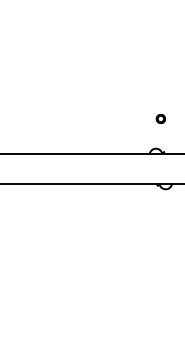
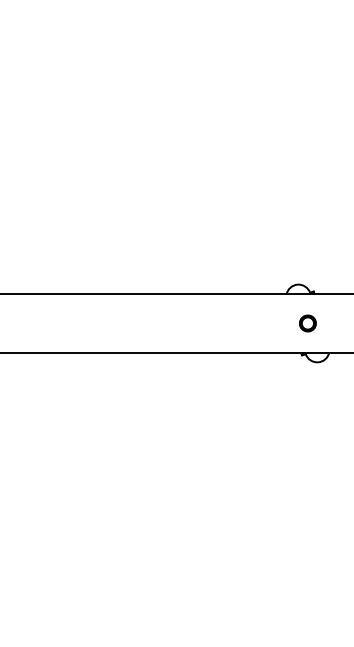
part: (160, 119) -> (307, 324), moved

